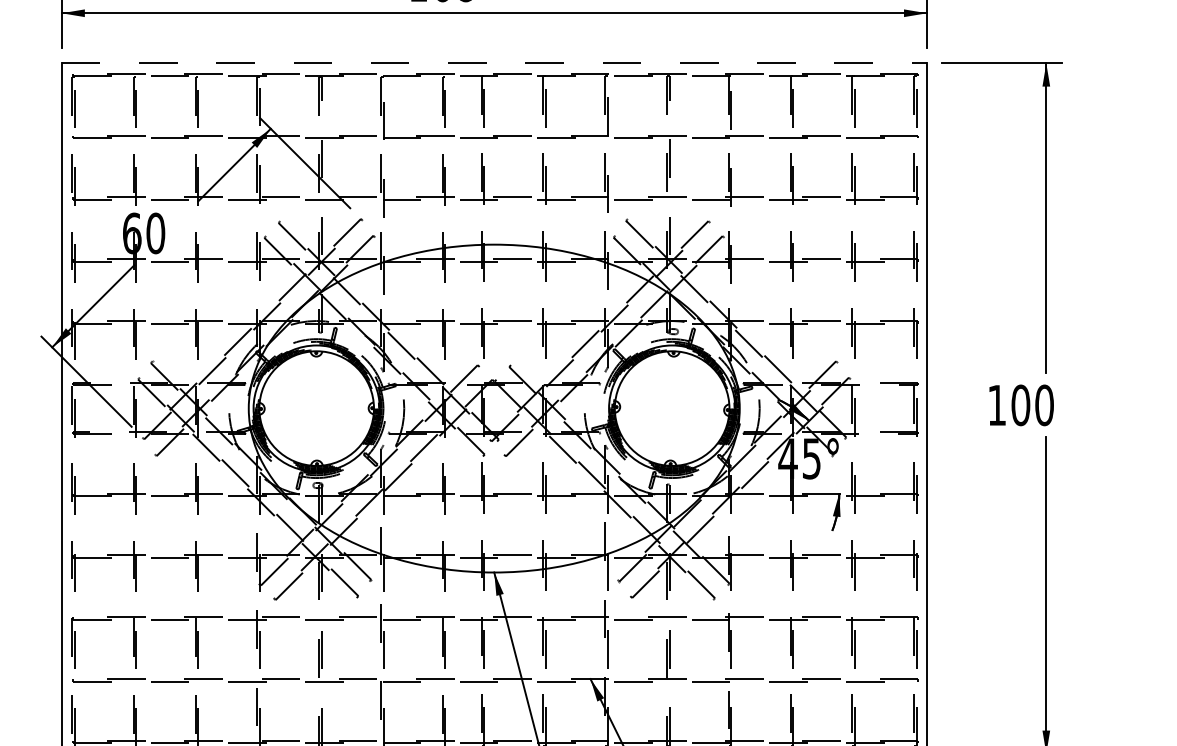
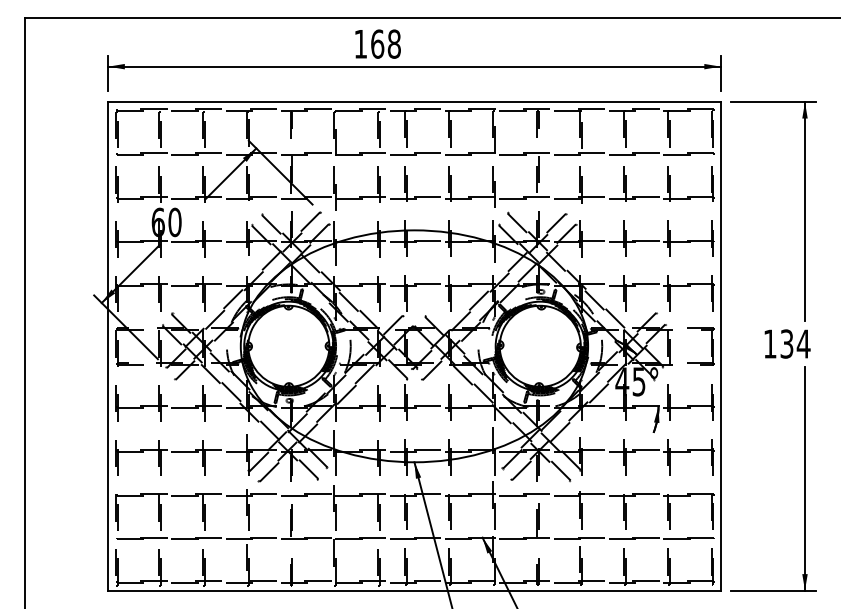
line: (495, 63) -> (415, 102), dashed -> solid
text: (1032, 404) -> (795, 343), 100 -> 134

